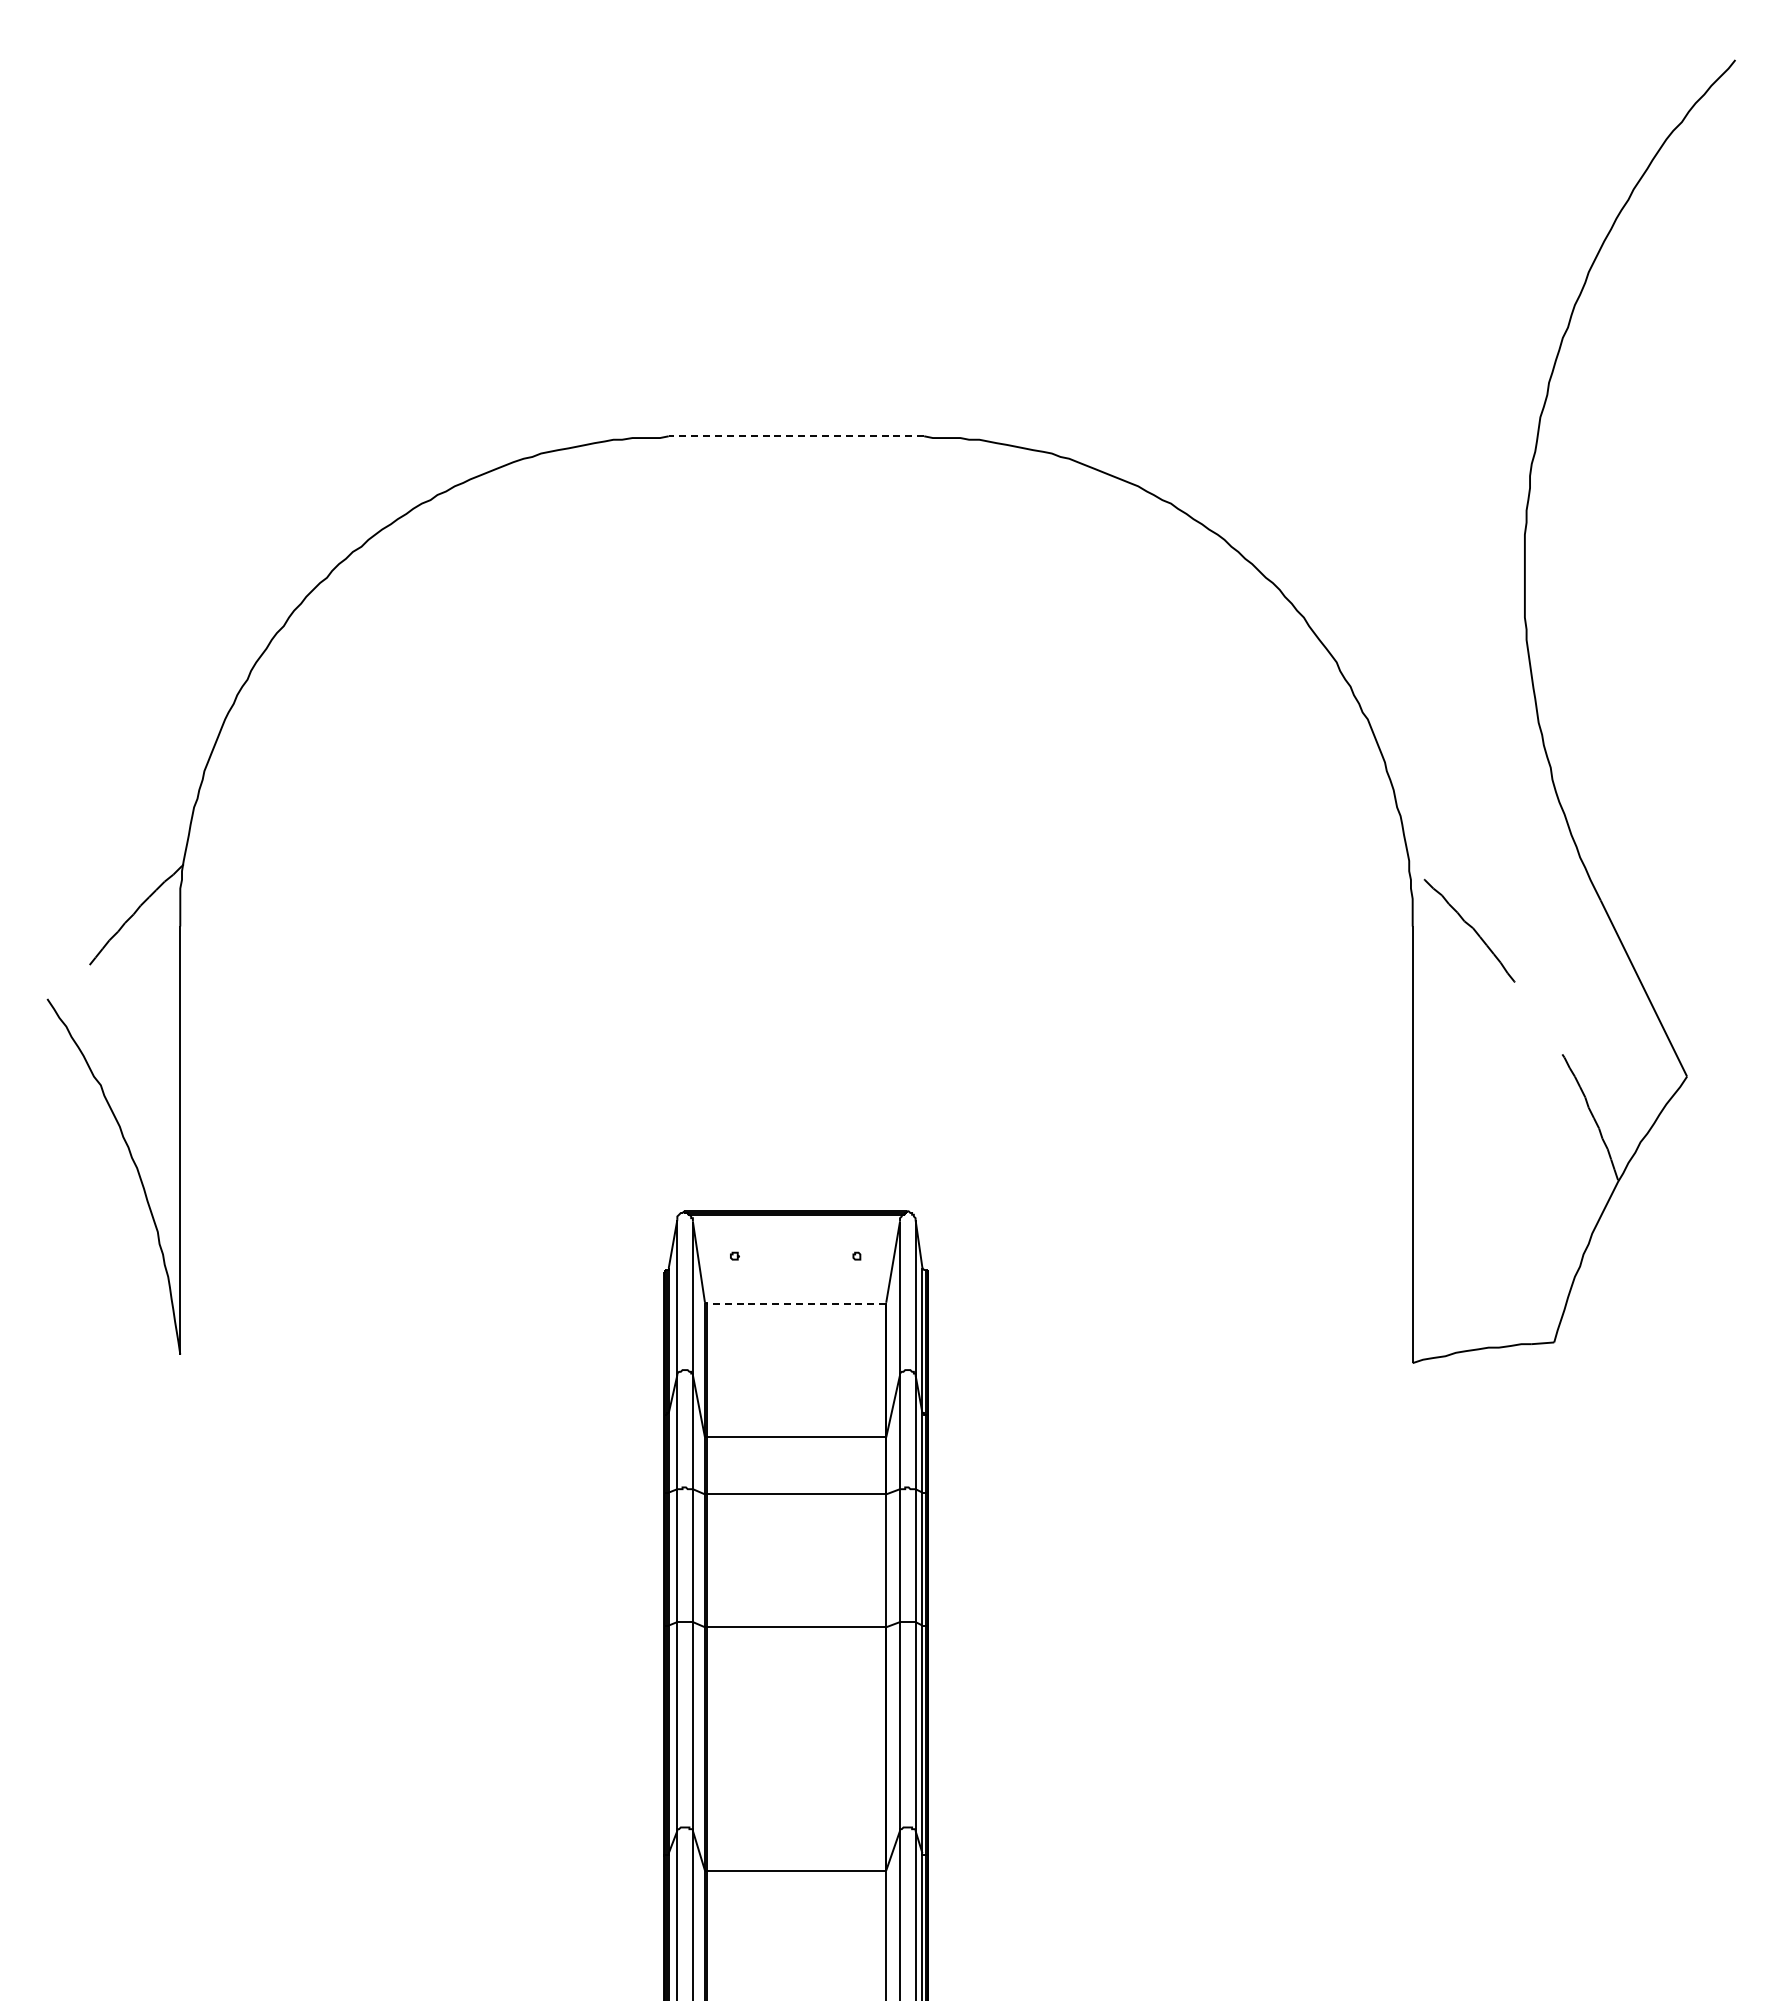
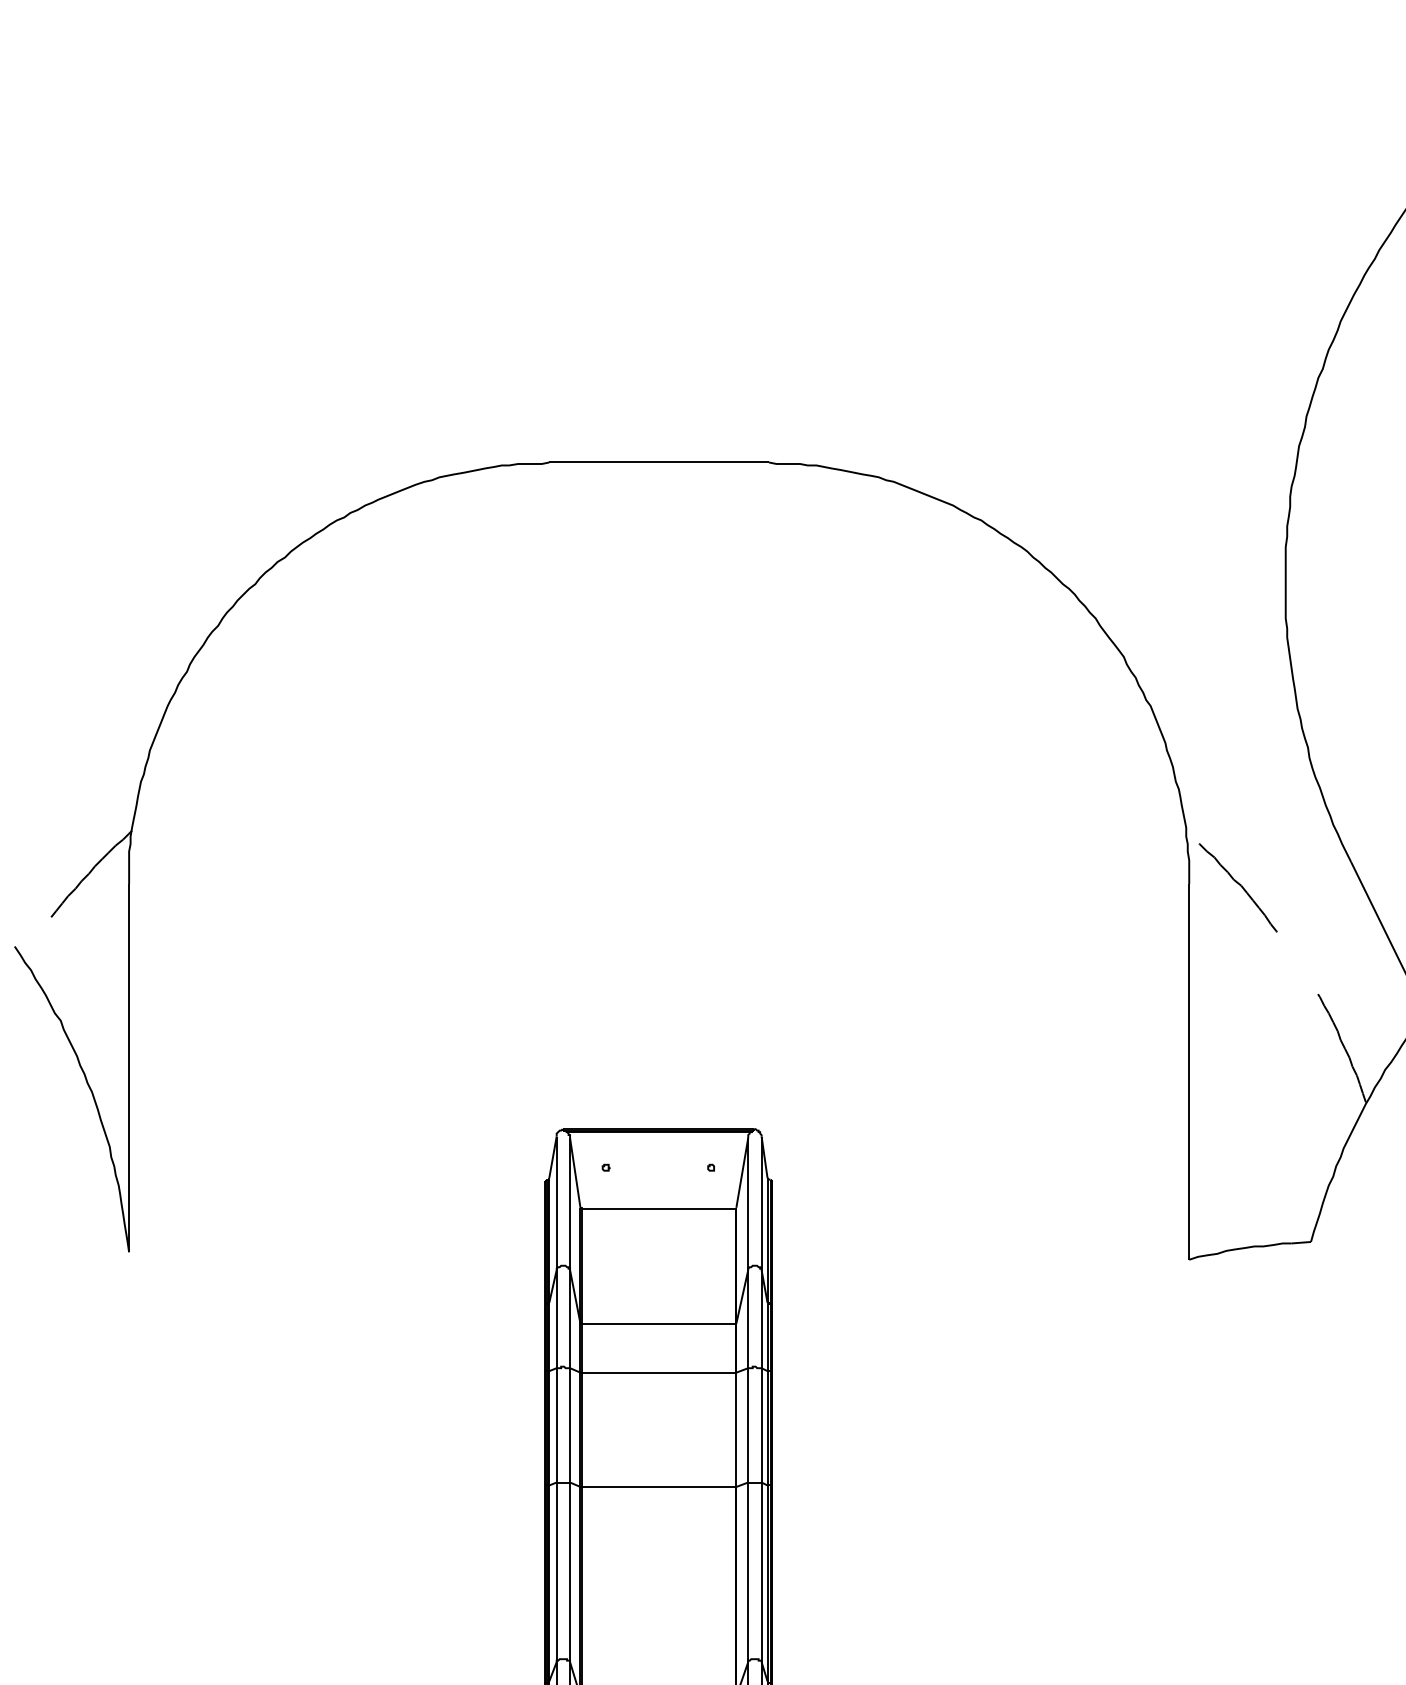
line: (796, 436) -> (659, 462), dashed -> solid
line: (796, 1304) -> (659, 1209), dashed -> solid

